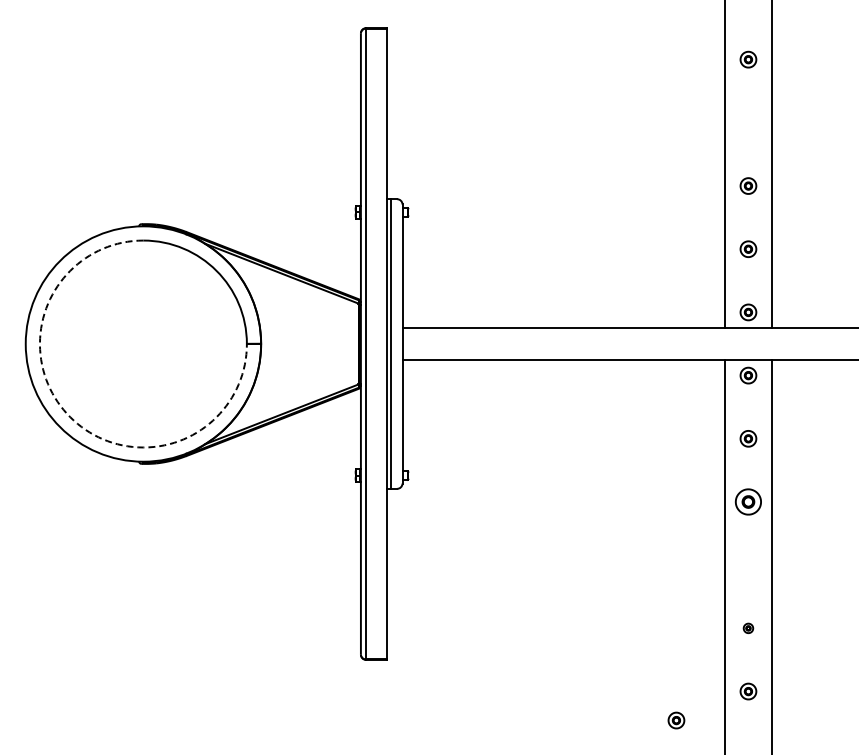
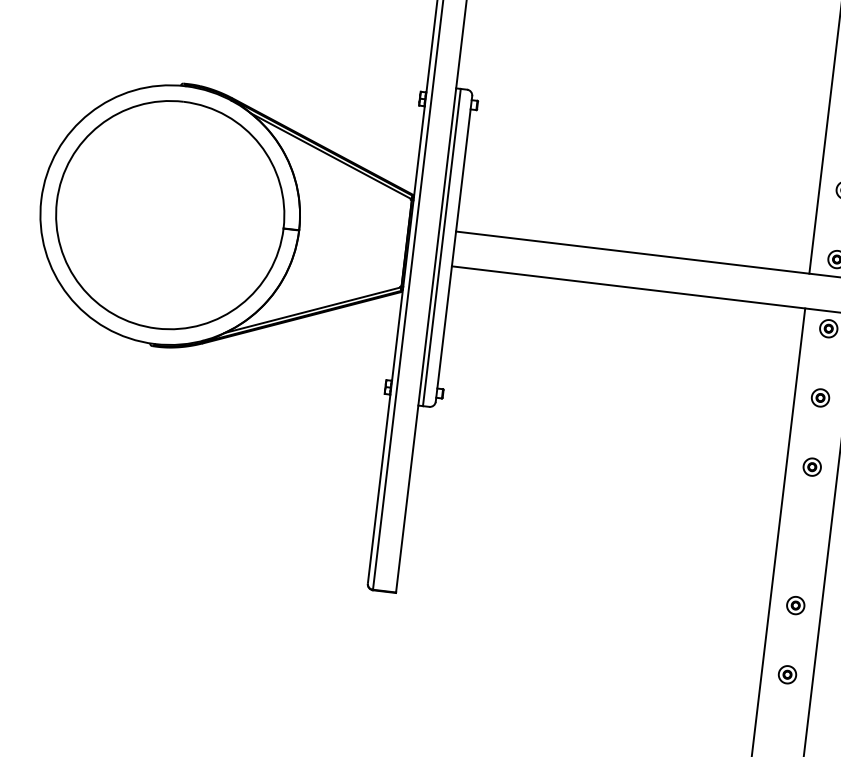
arc: (70, 417) -> (80, 286), dashed -> solid
part: (748, 501) -> (812, 466), size x0.62
part: (748, 628) -> (795, 605), size x1.67
part: (676, 720) -> (704, 697), removed

